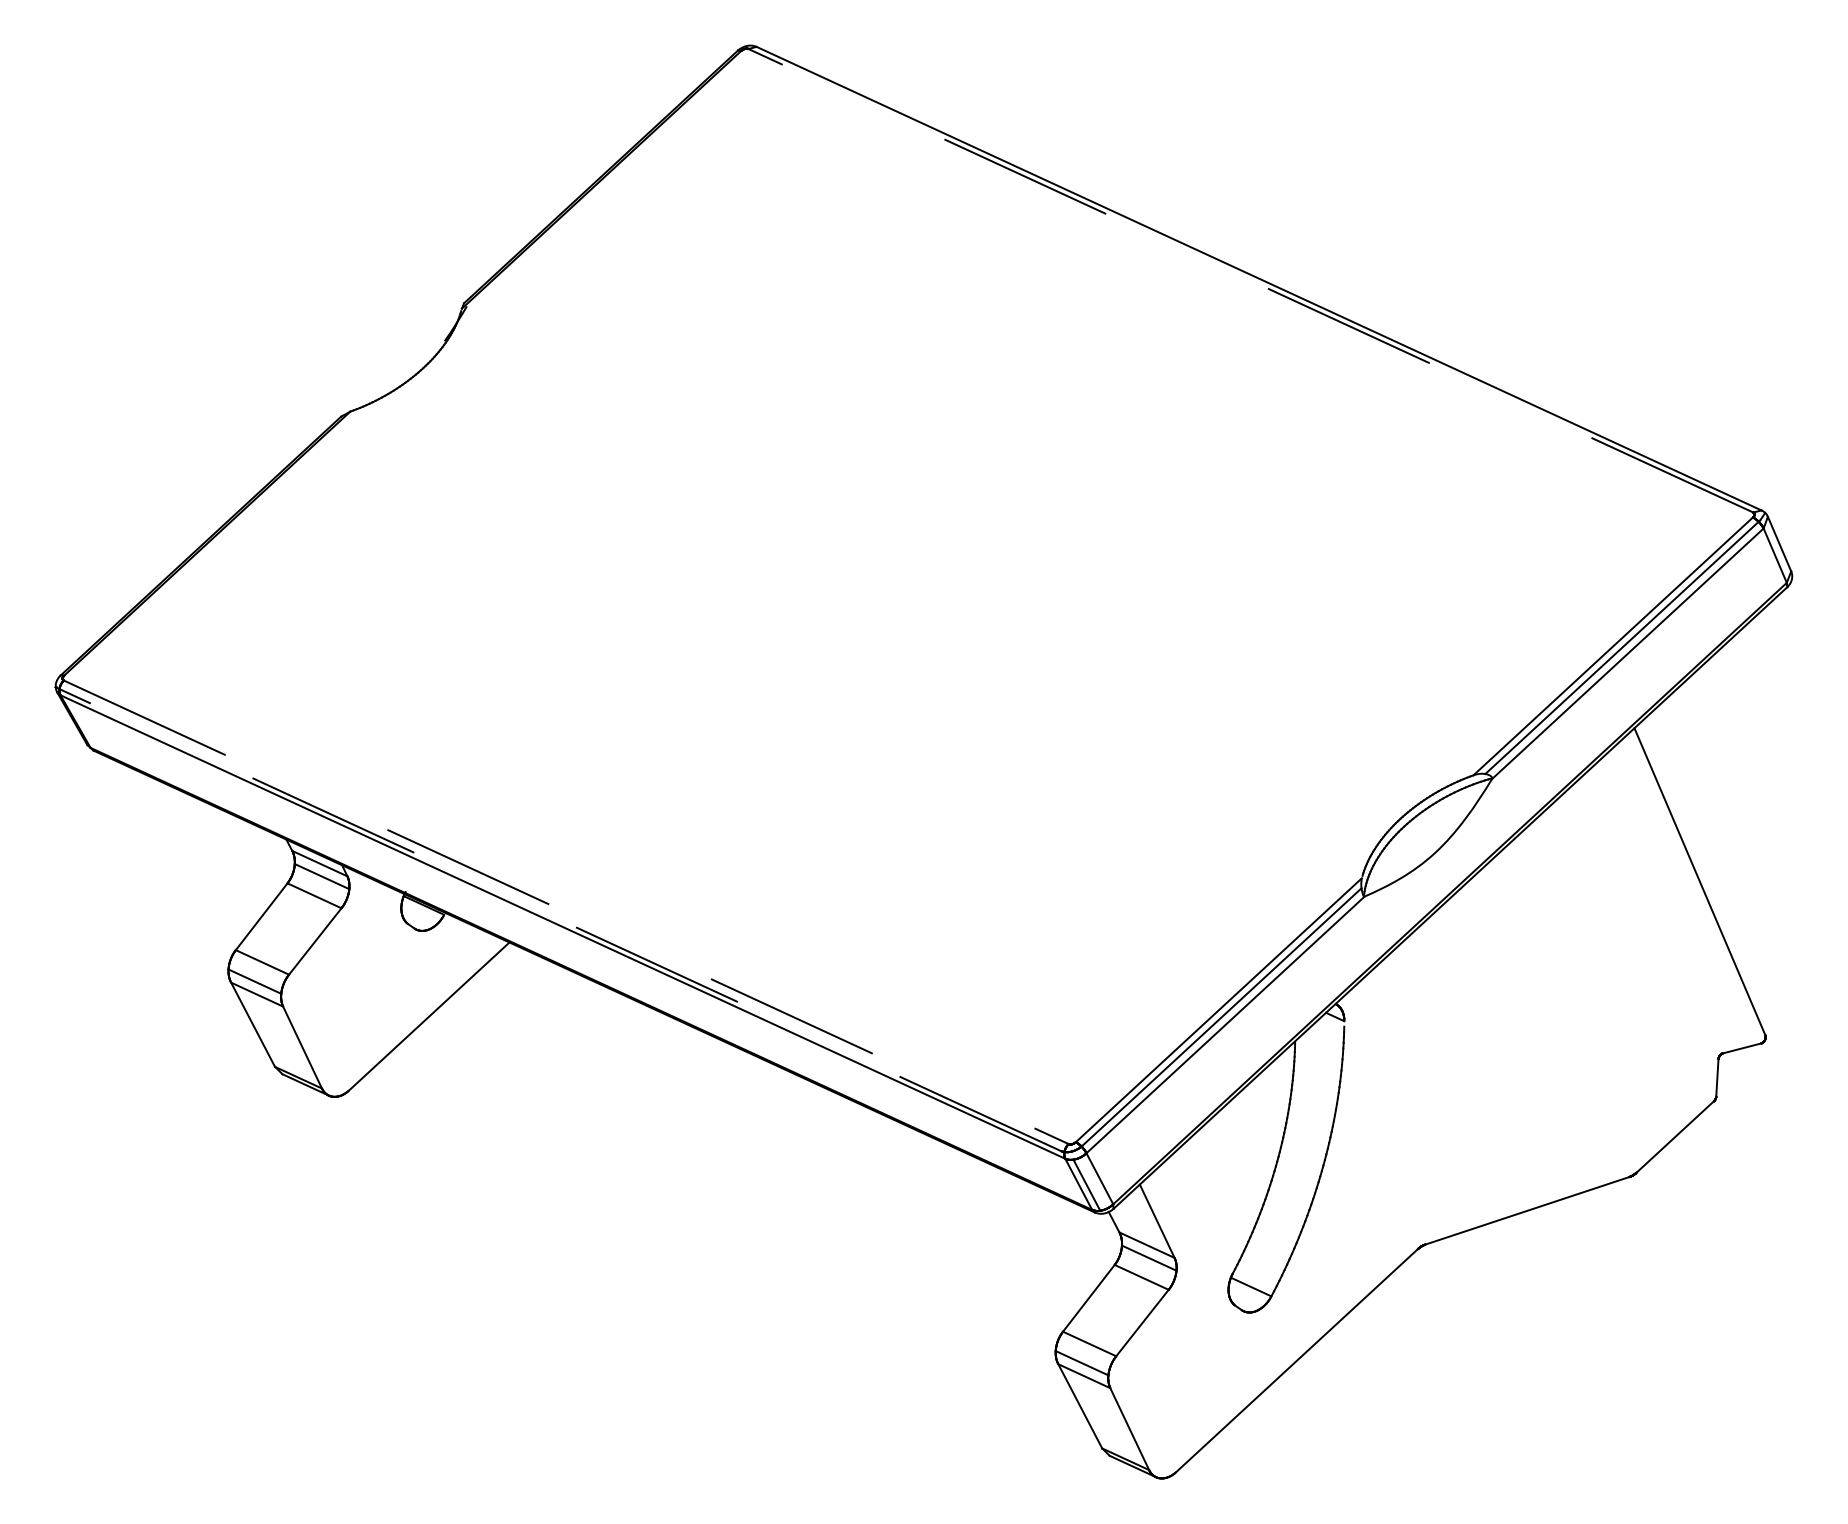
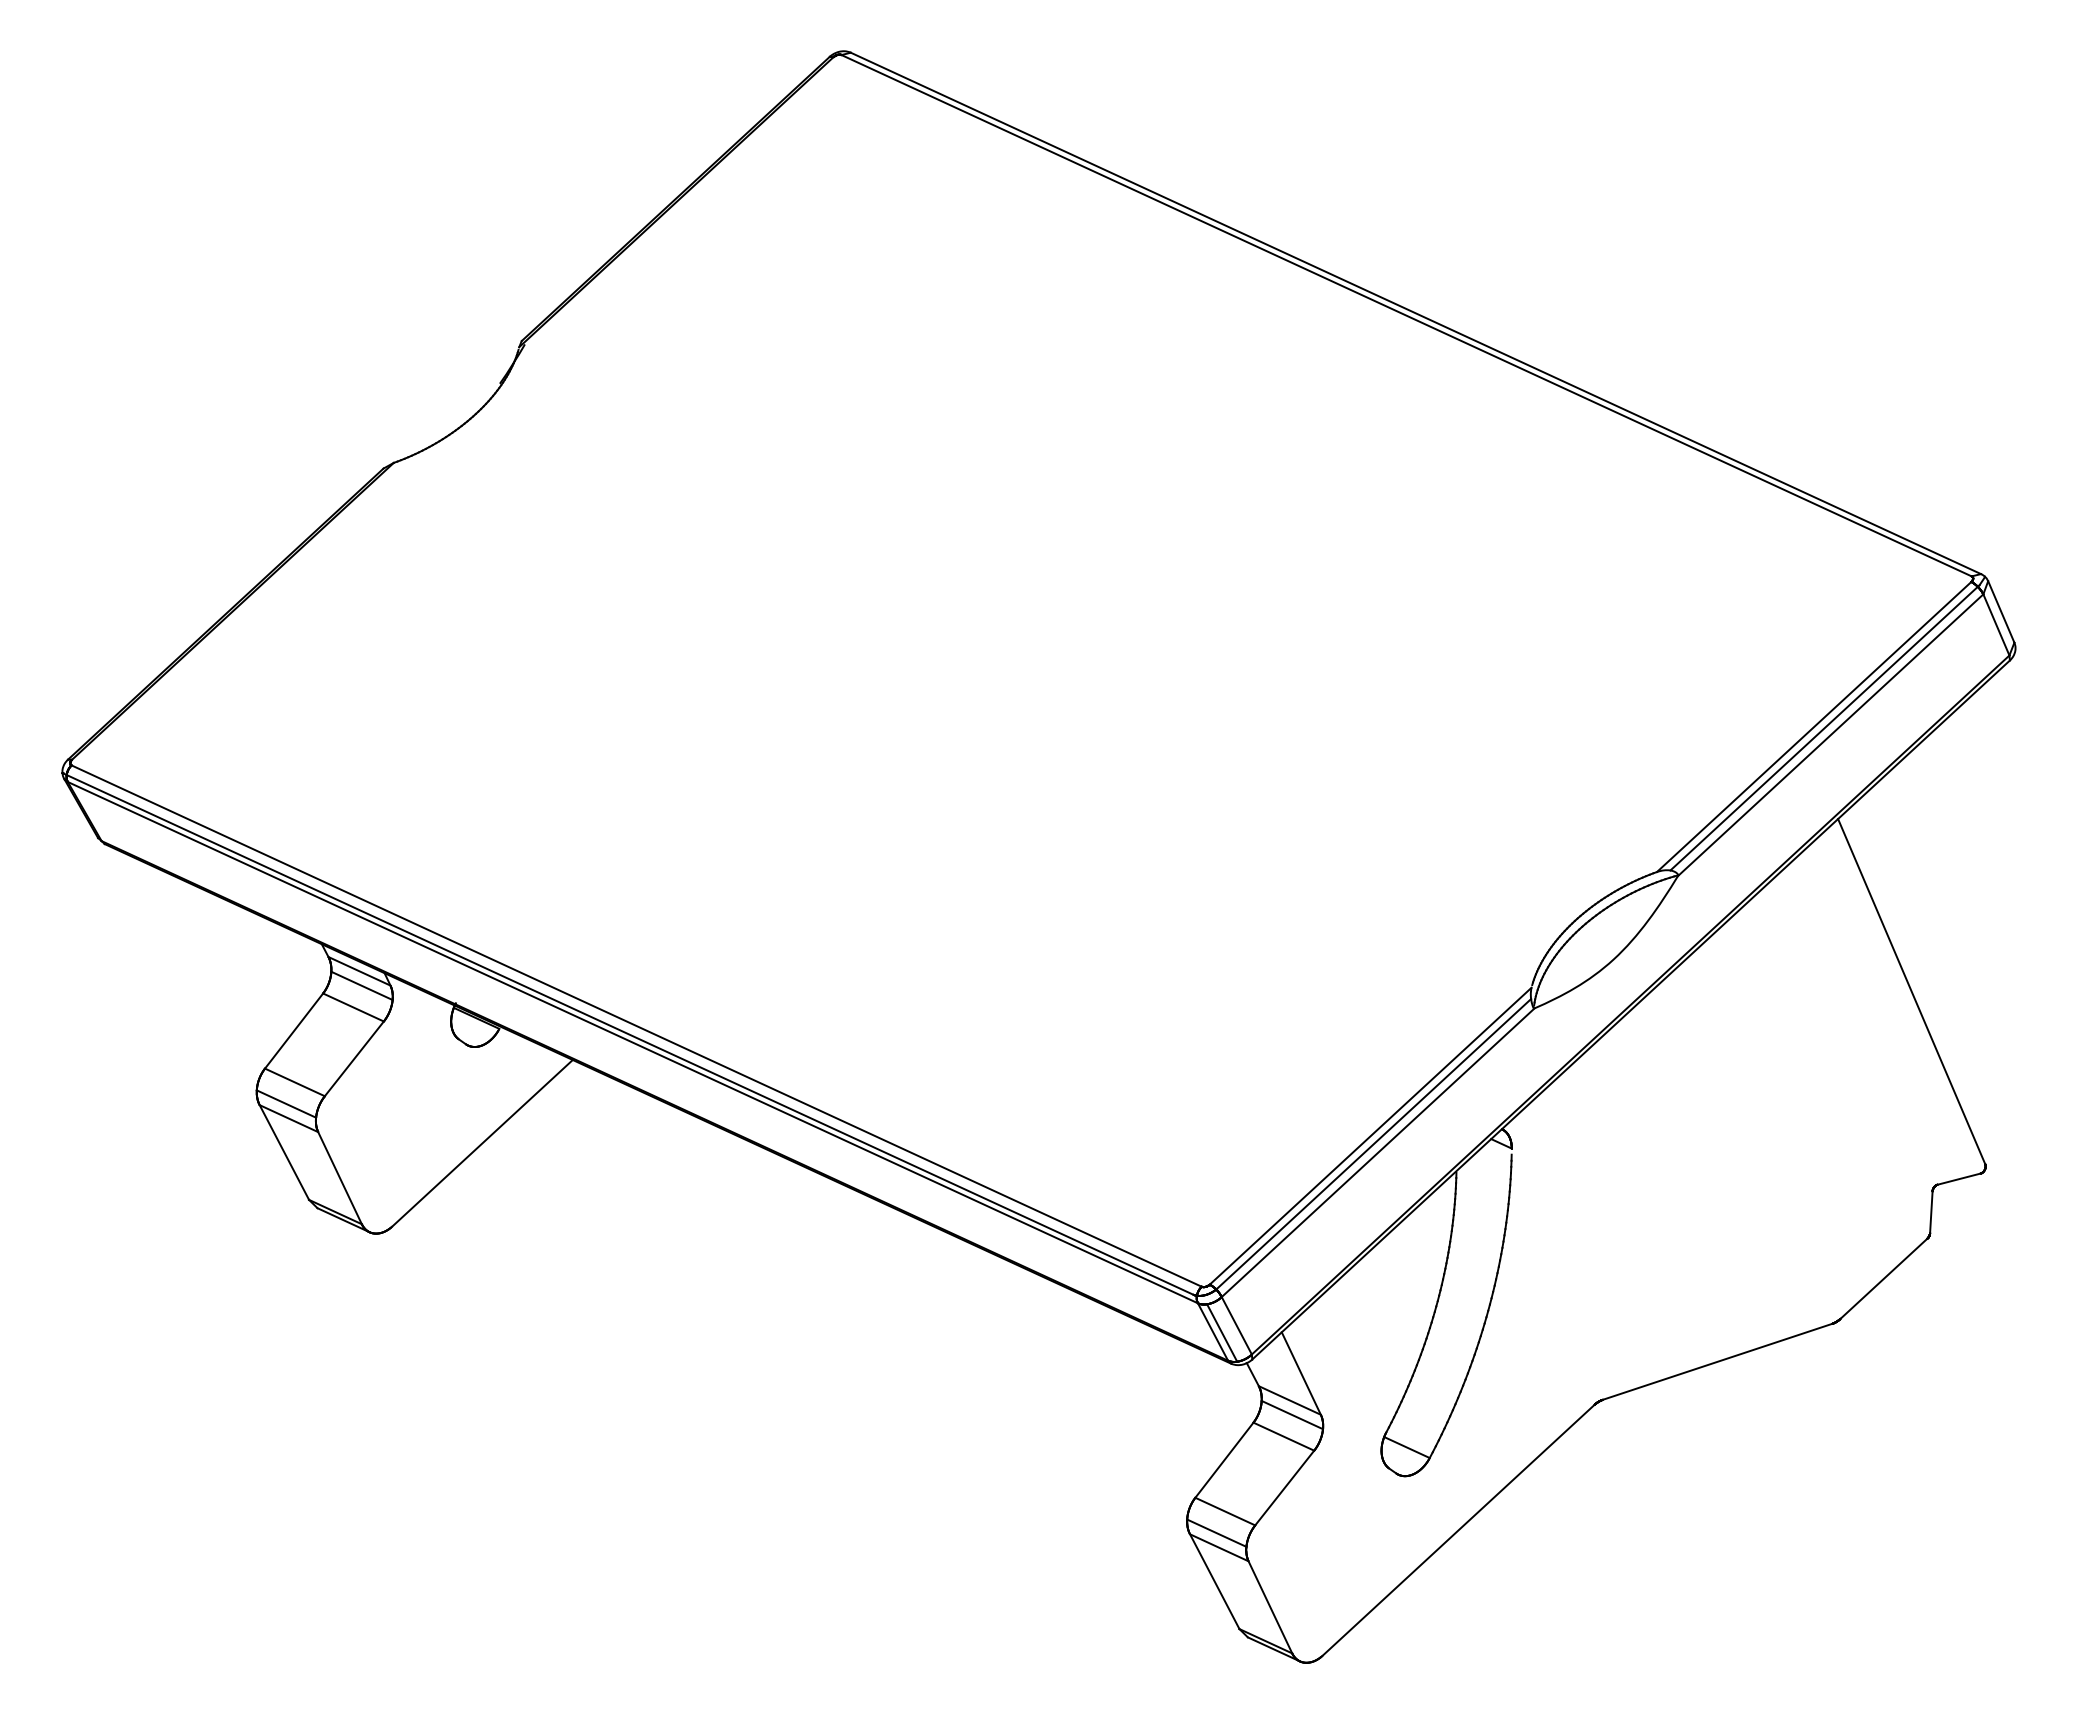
line: (1250, 280) -> (1406, 315), dashed -> solid
line: (567, 912) -> (637, 1026), dashed -> solid
line: (559, 919) -> (628, 1034), dashed -> solid

